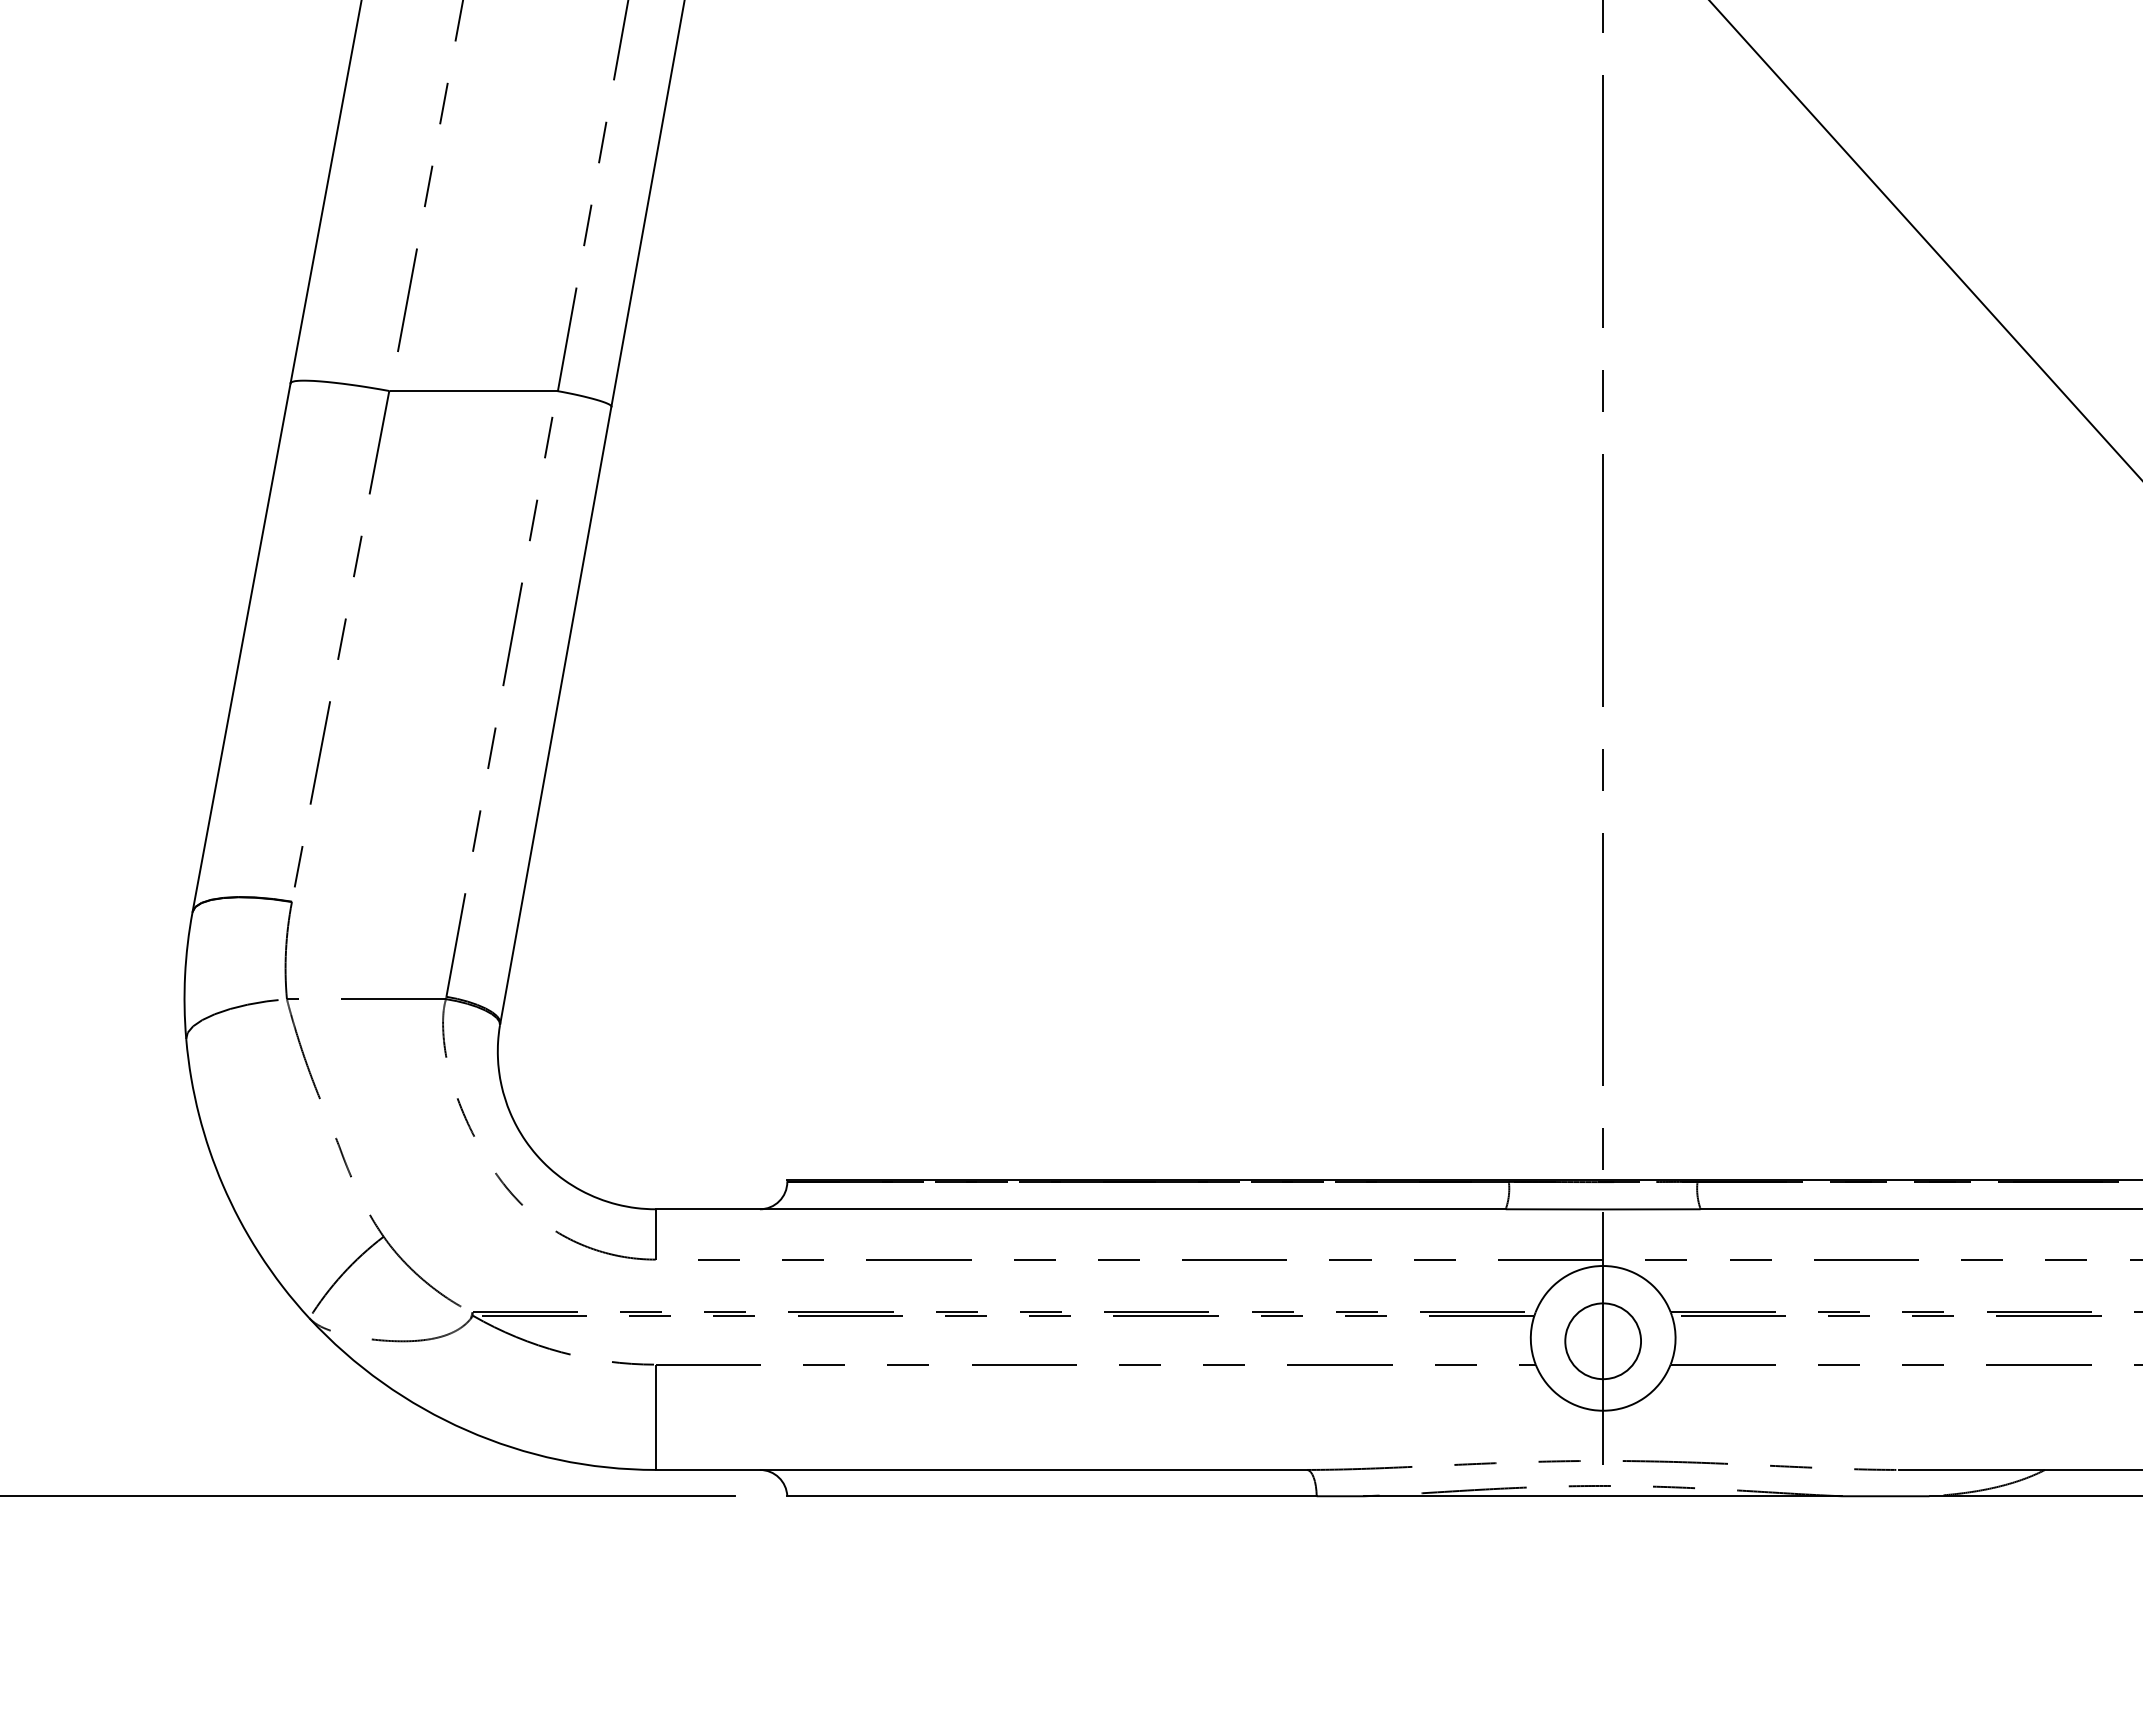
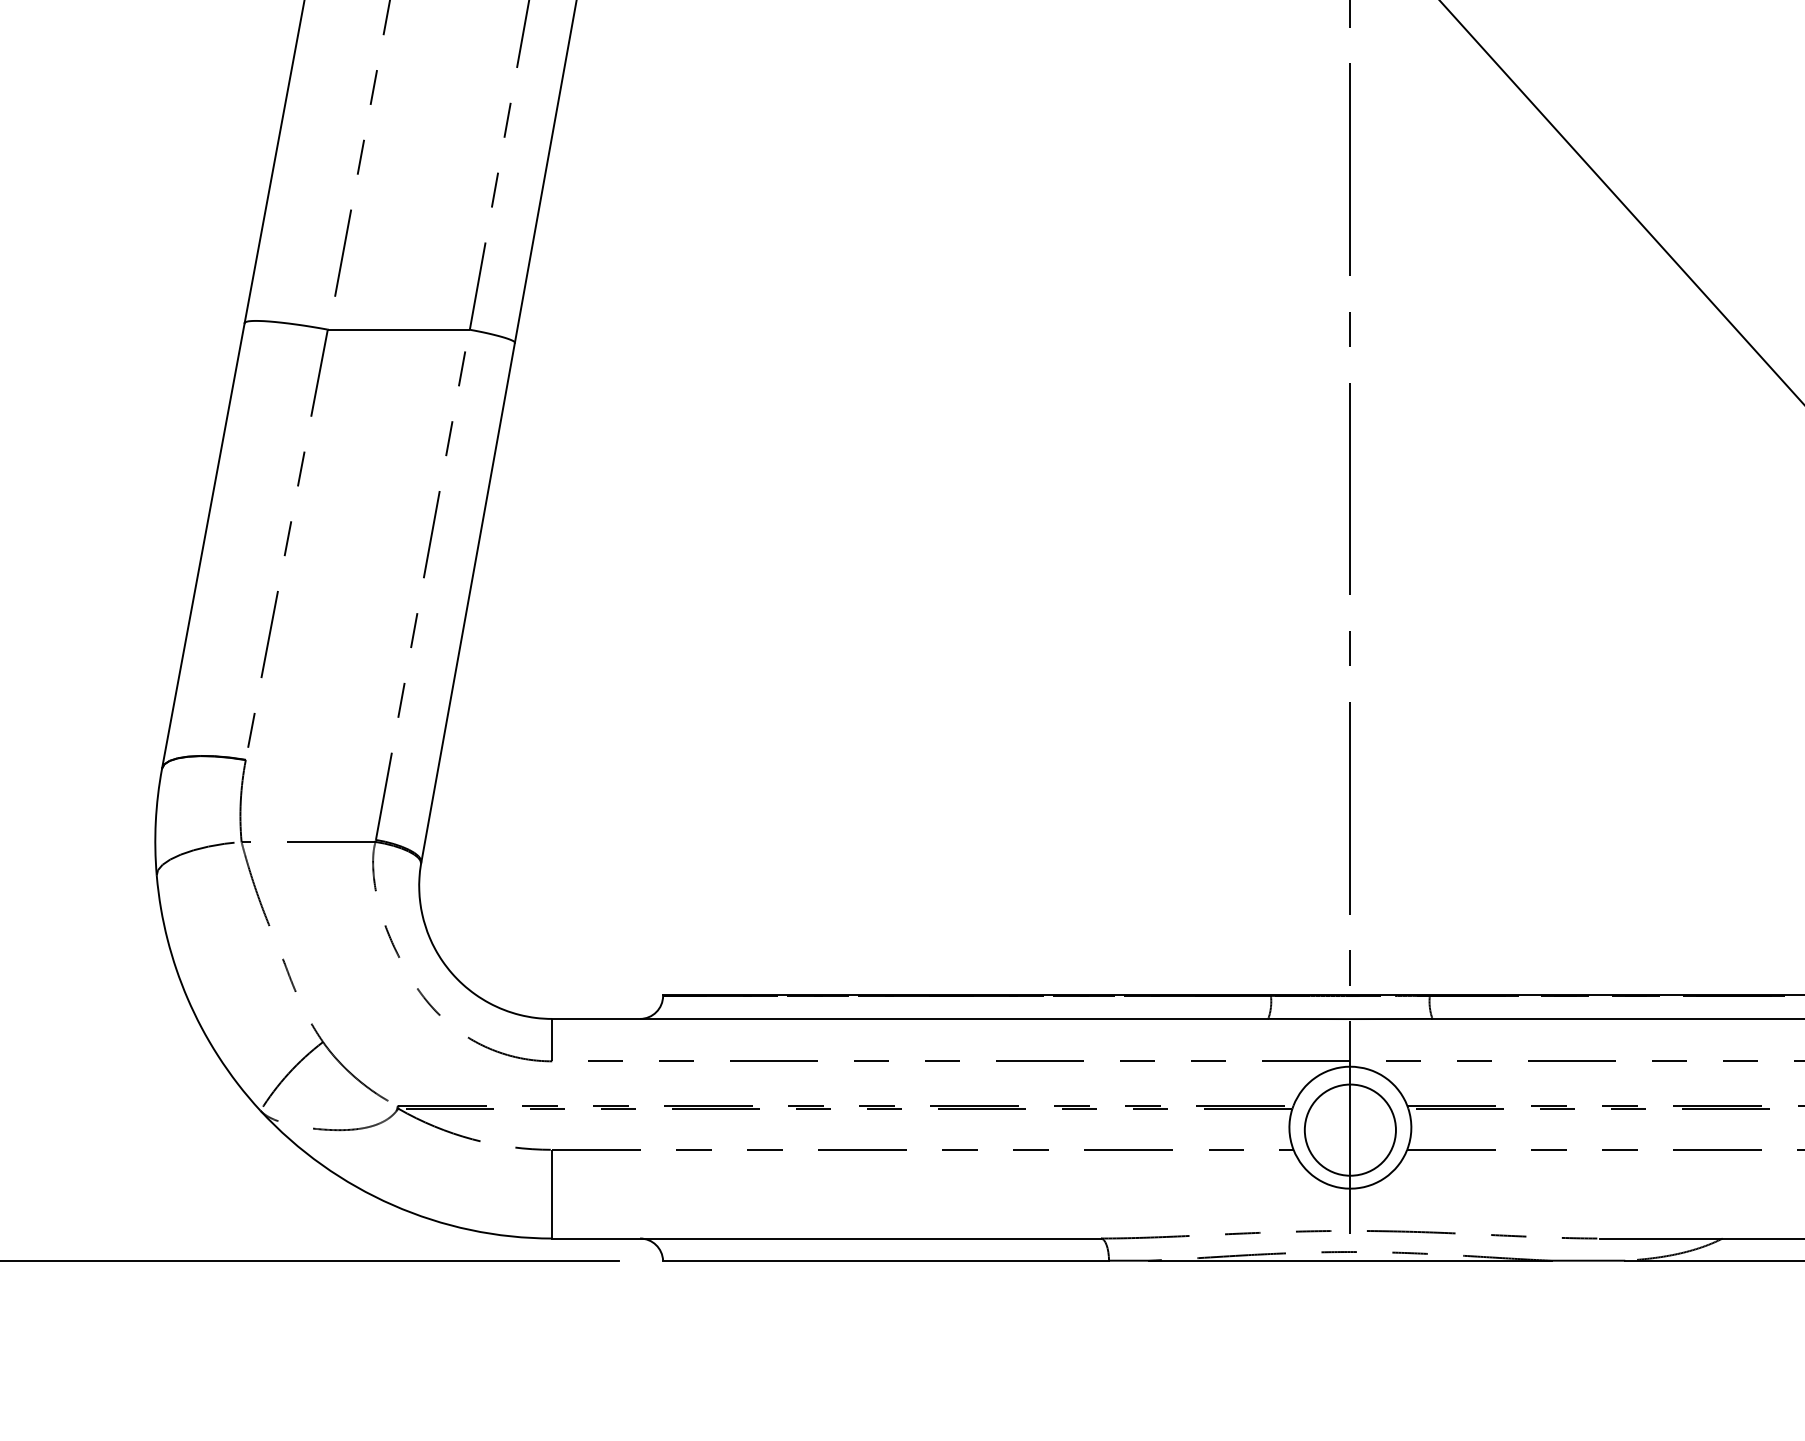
circle: (1603, 1341) -> (1350, 1130), size x1.43

